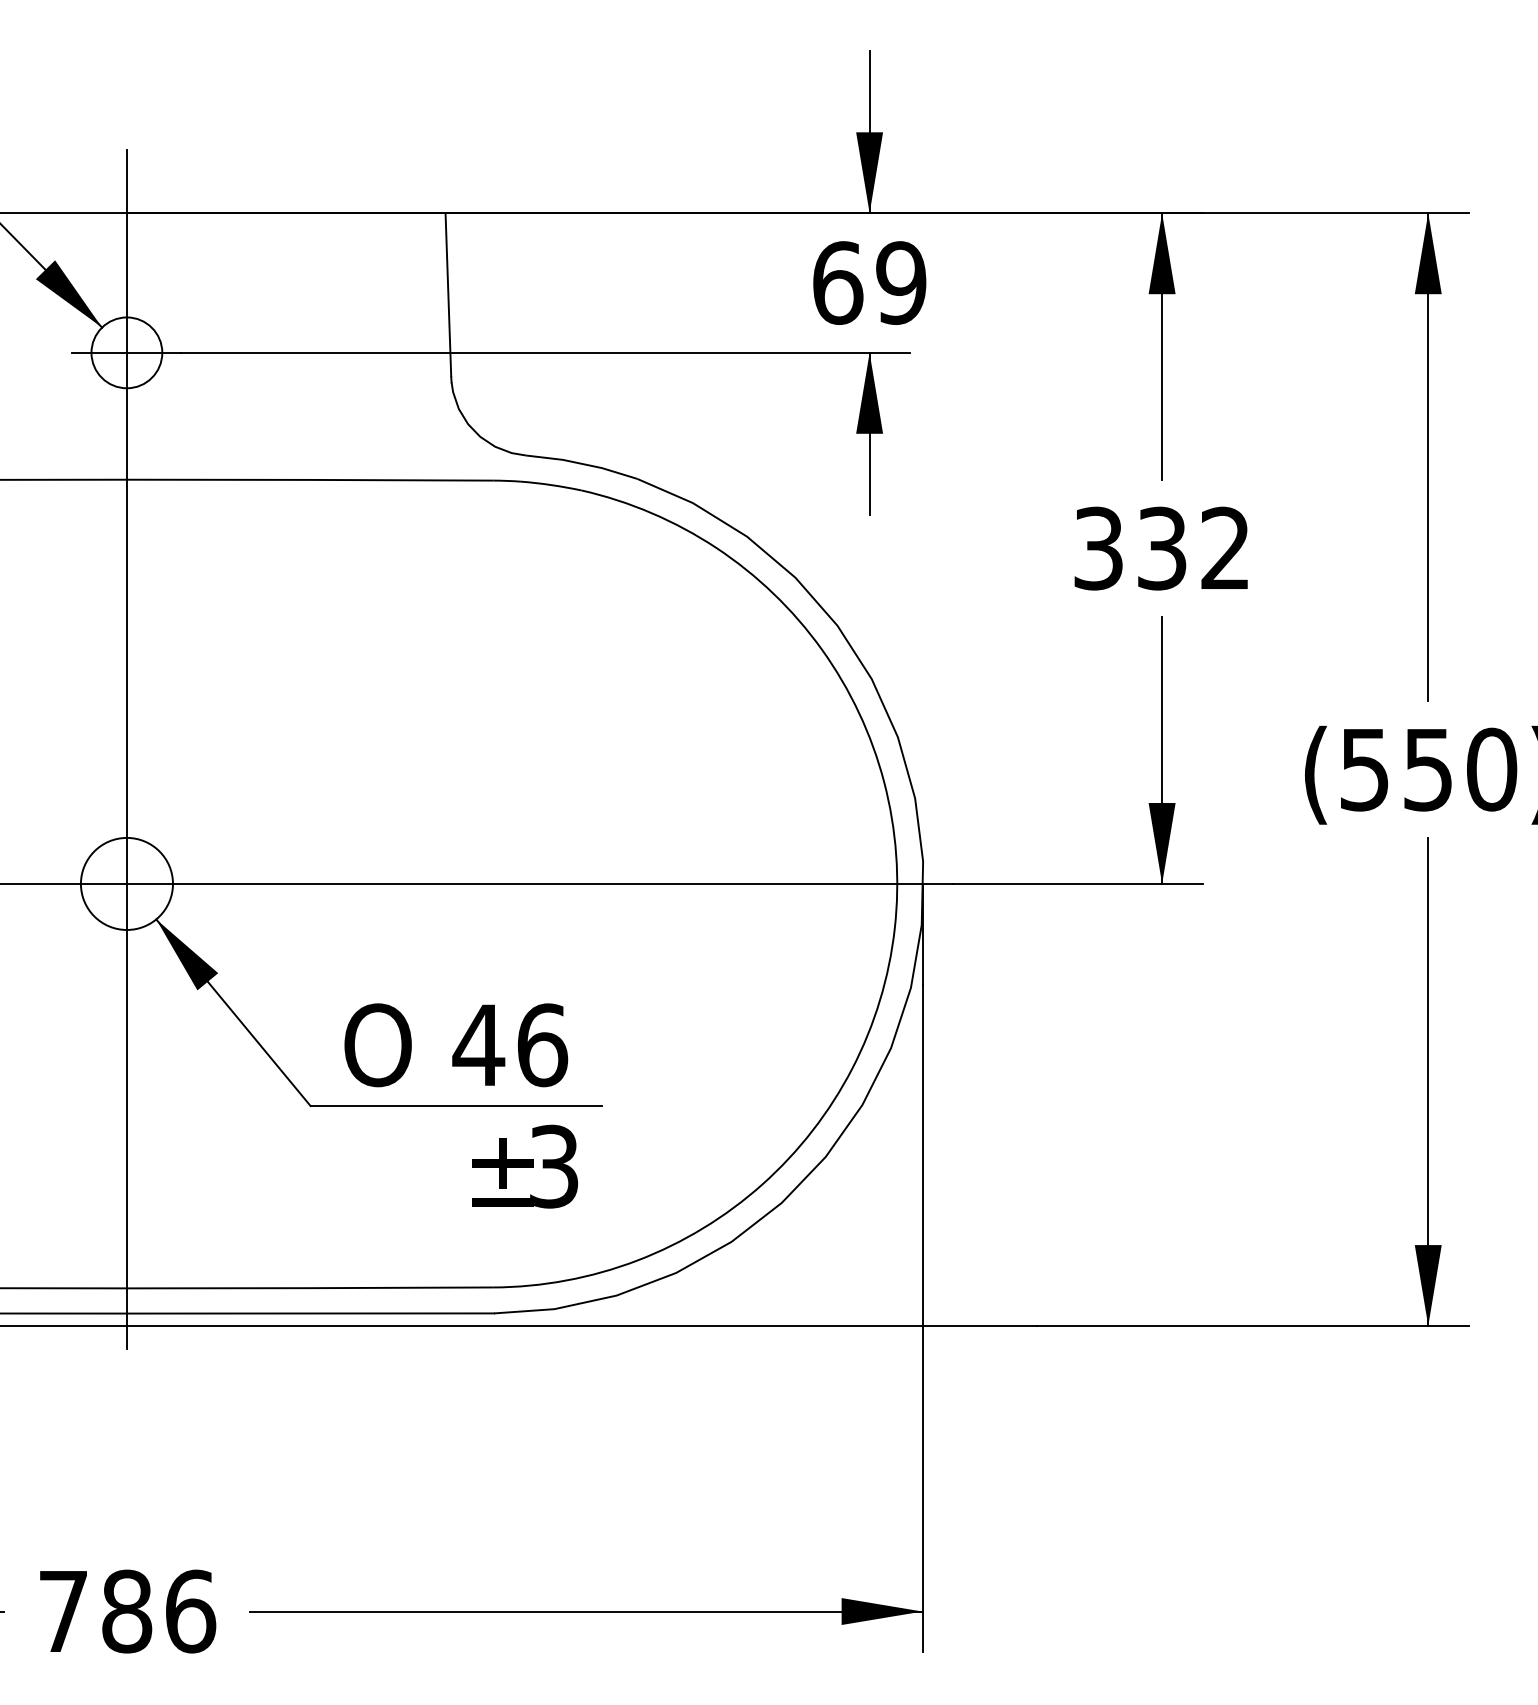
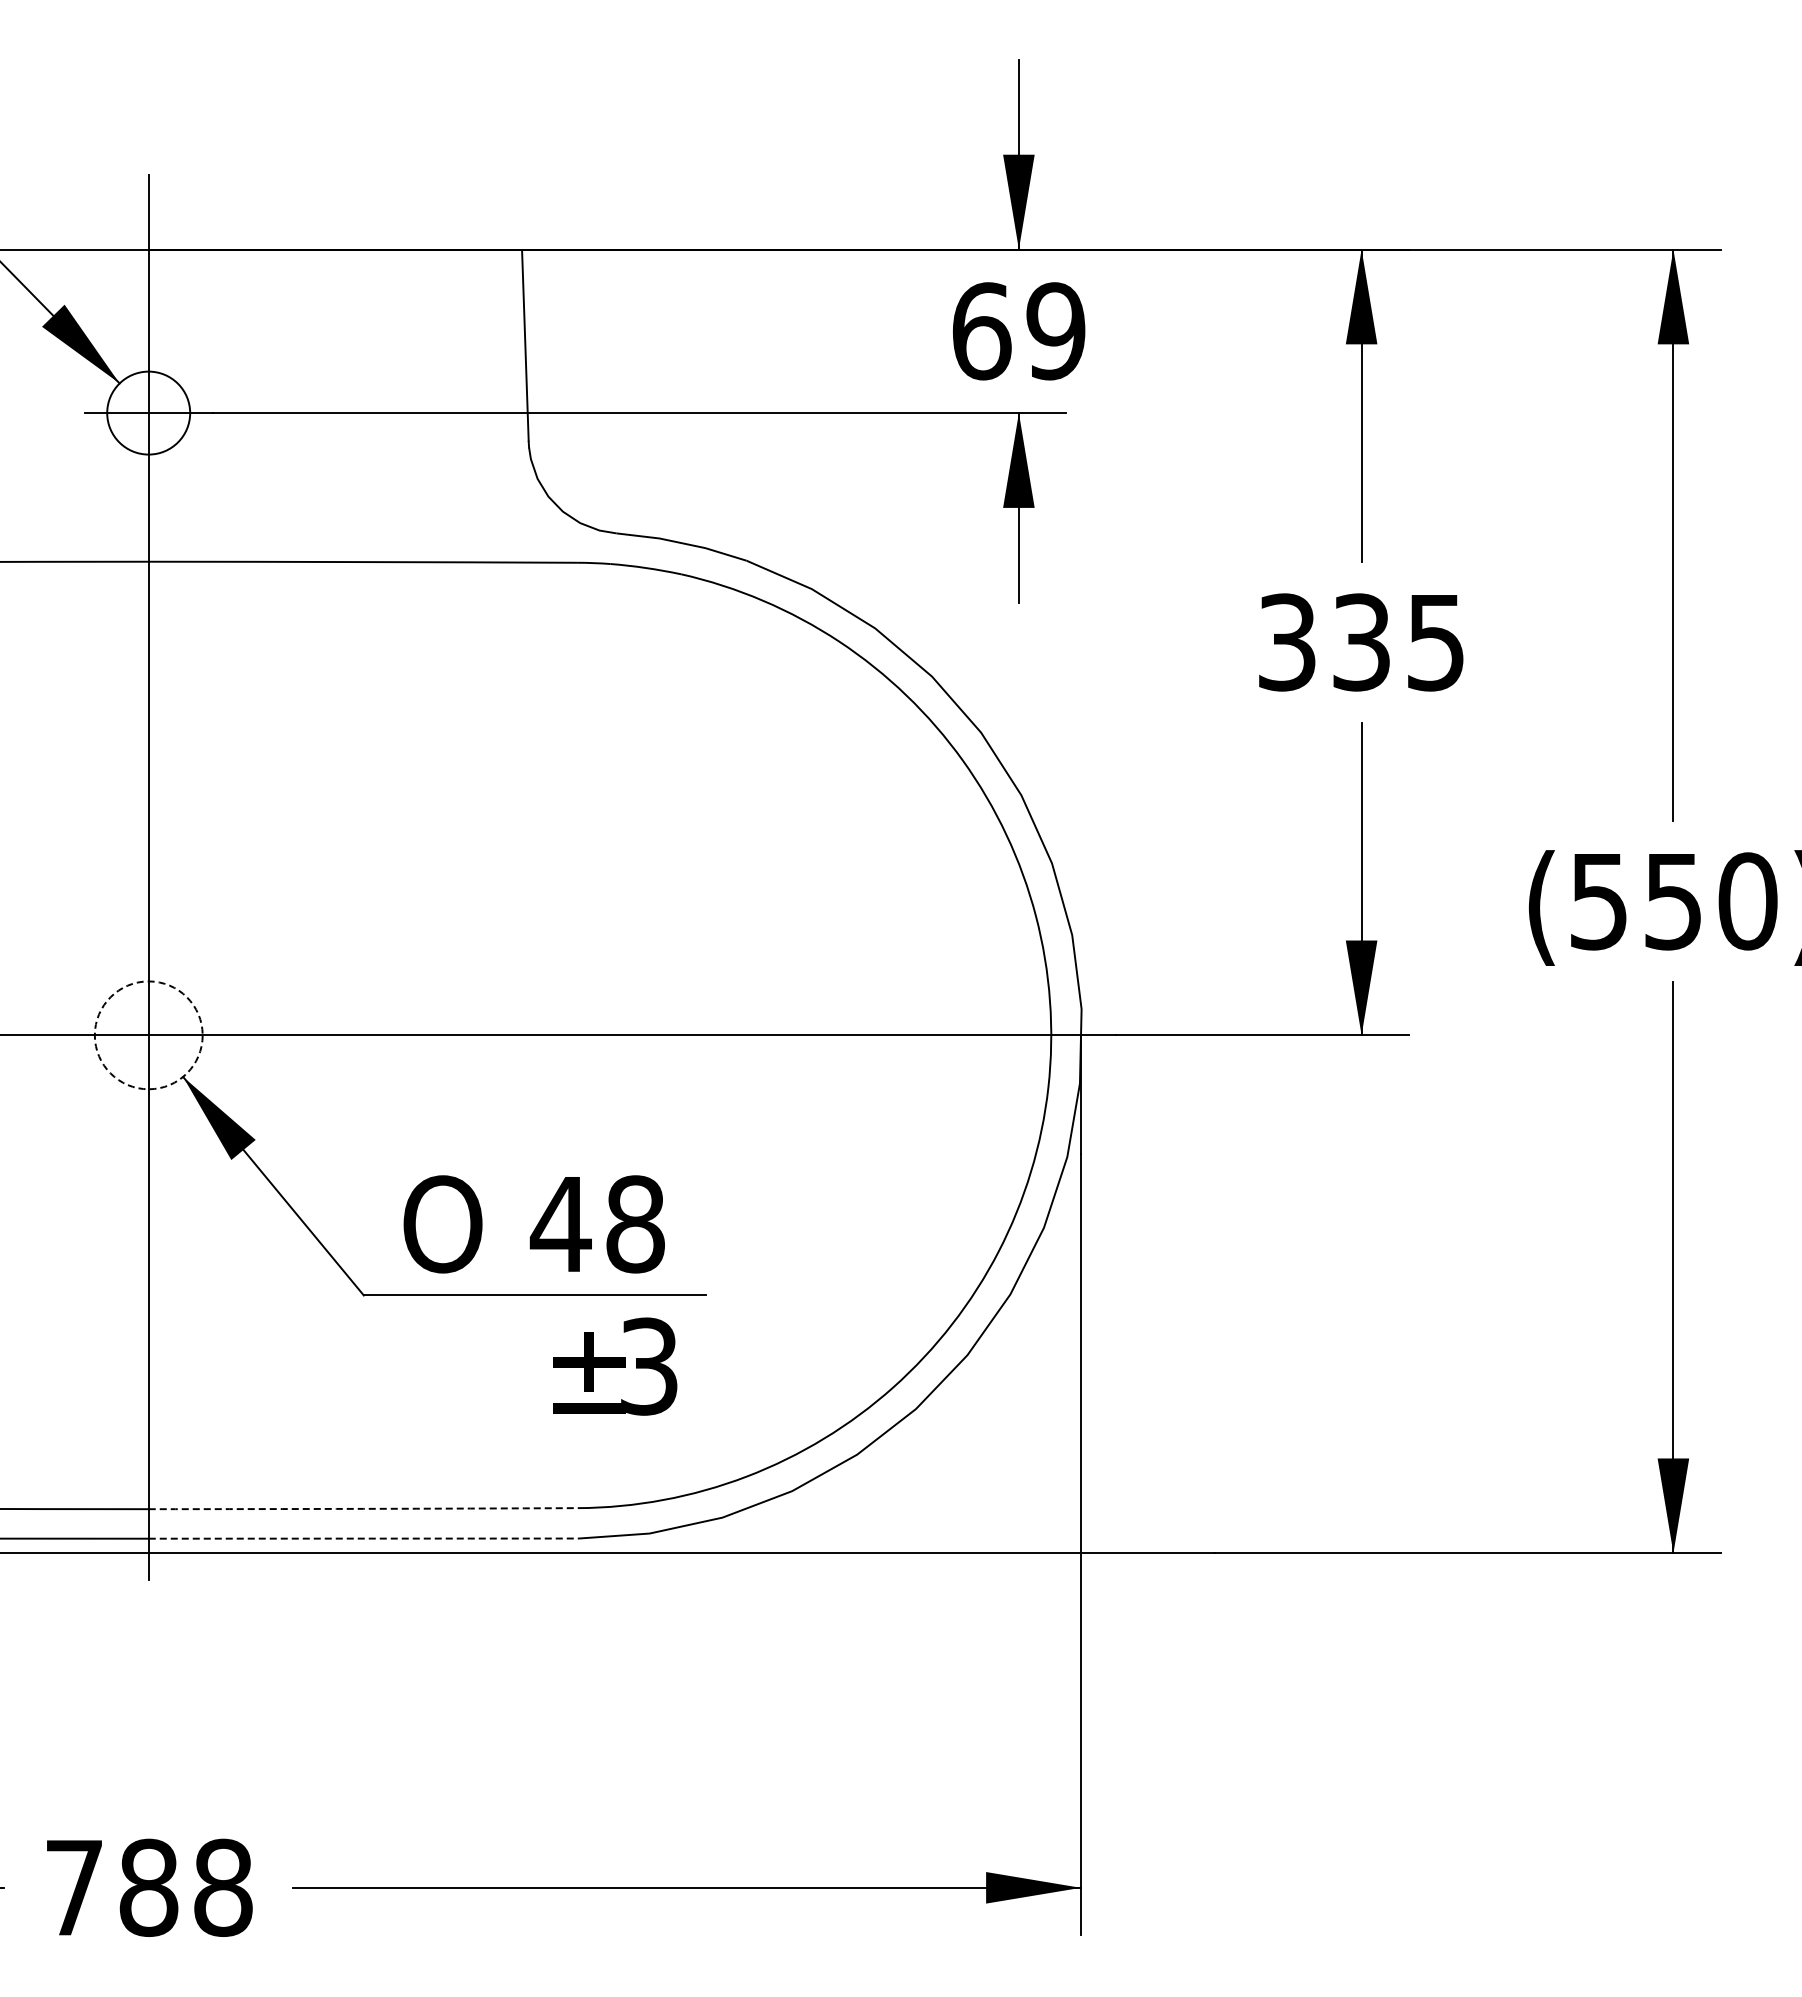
text: (1225, 548) -> (1435, 642), 332 -> 335
circle: (126, 884) -> (148, 1035), solid -> dashed
text: (542, 1045) -> (635, 1224), 46 -> 48
arc: (310, 1287) -> (363, 1508), solid -> dashed
line: (311, 1313) -> (364, 1538), solid -> dashed
text: (190, 1611) -> (223, 1887), 786 -> 788

